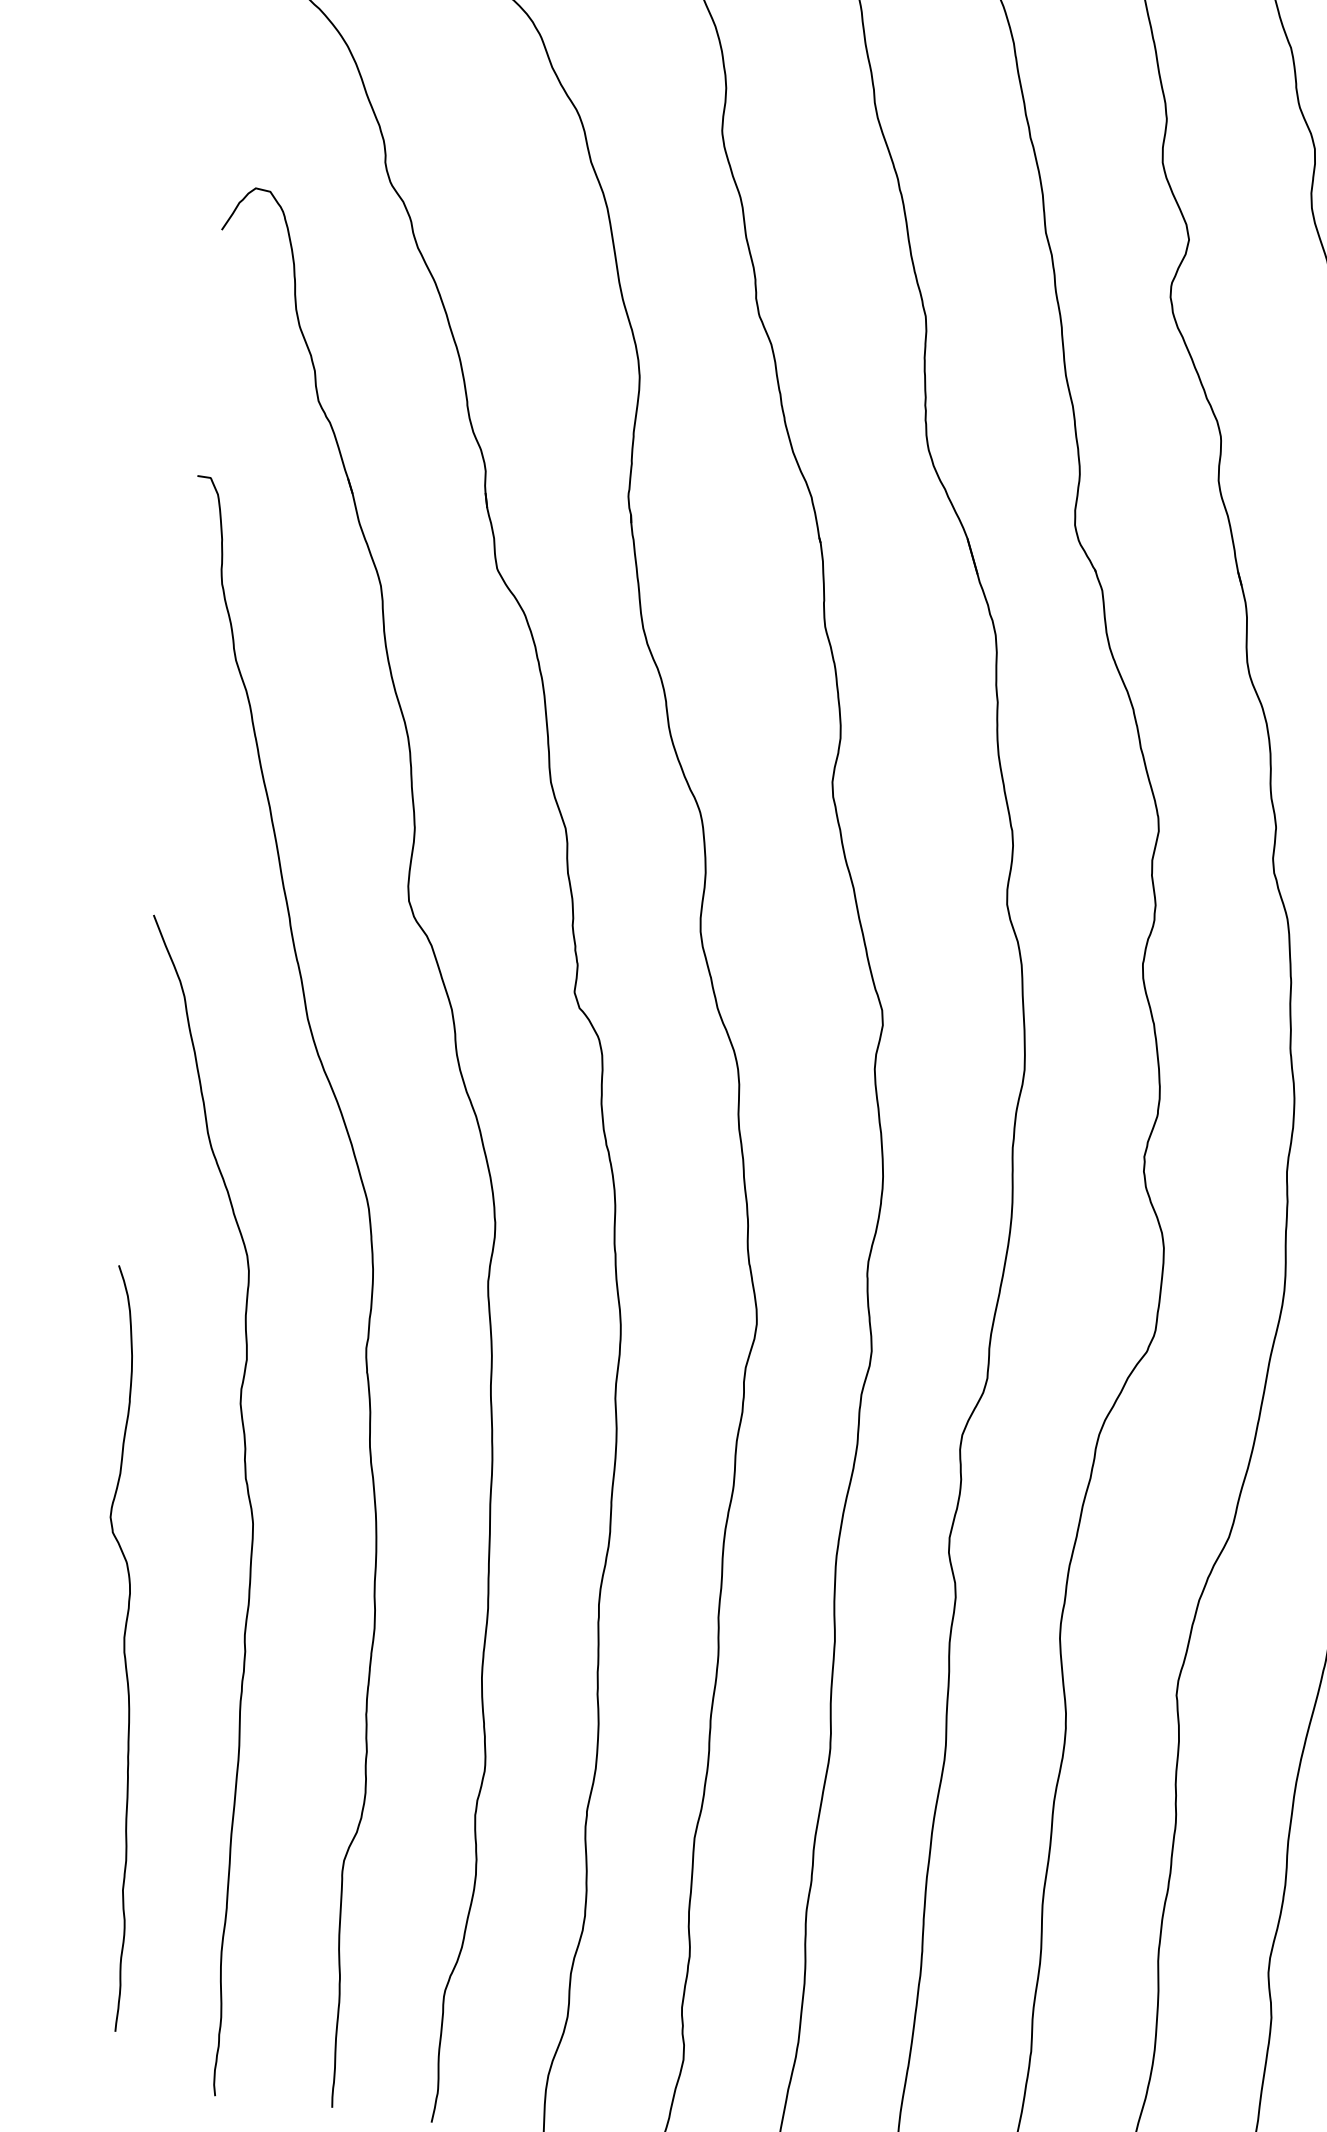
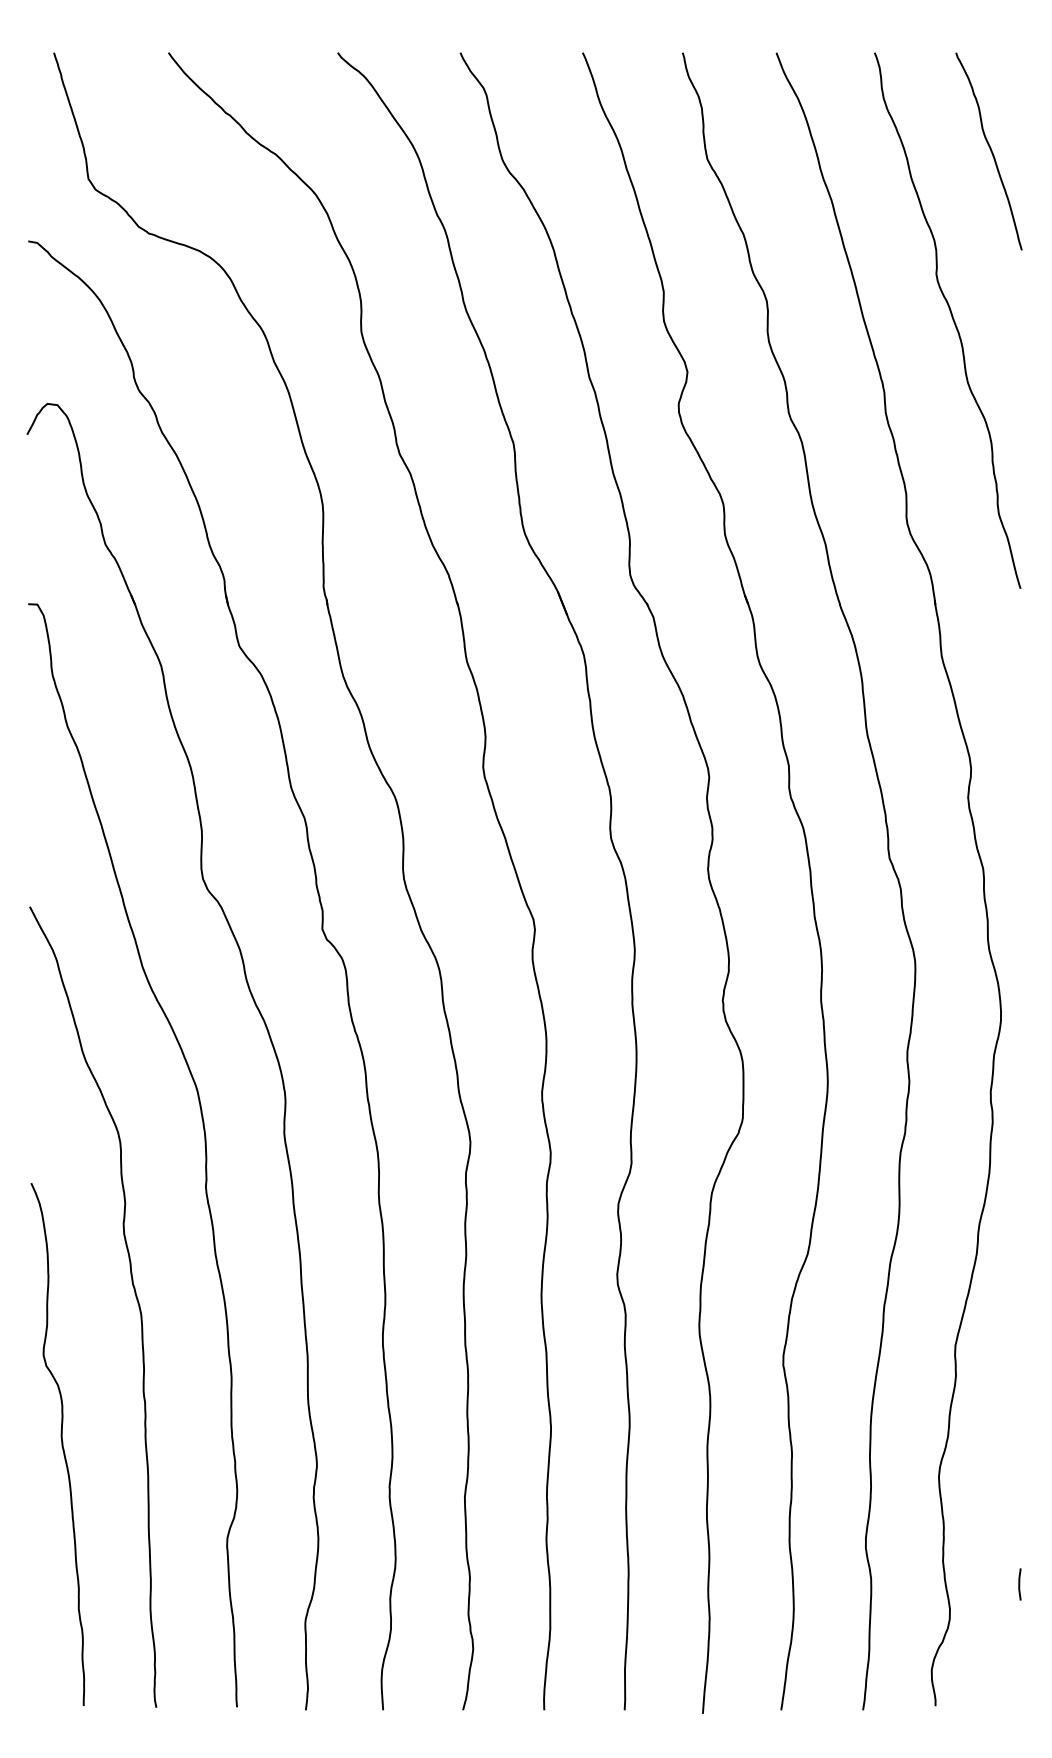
curve: (122, 1649) -> (61, 1444), moved

